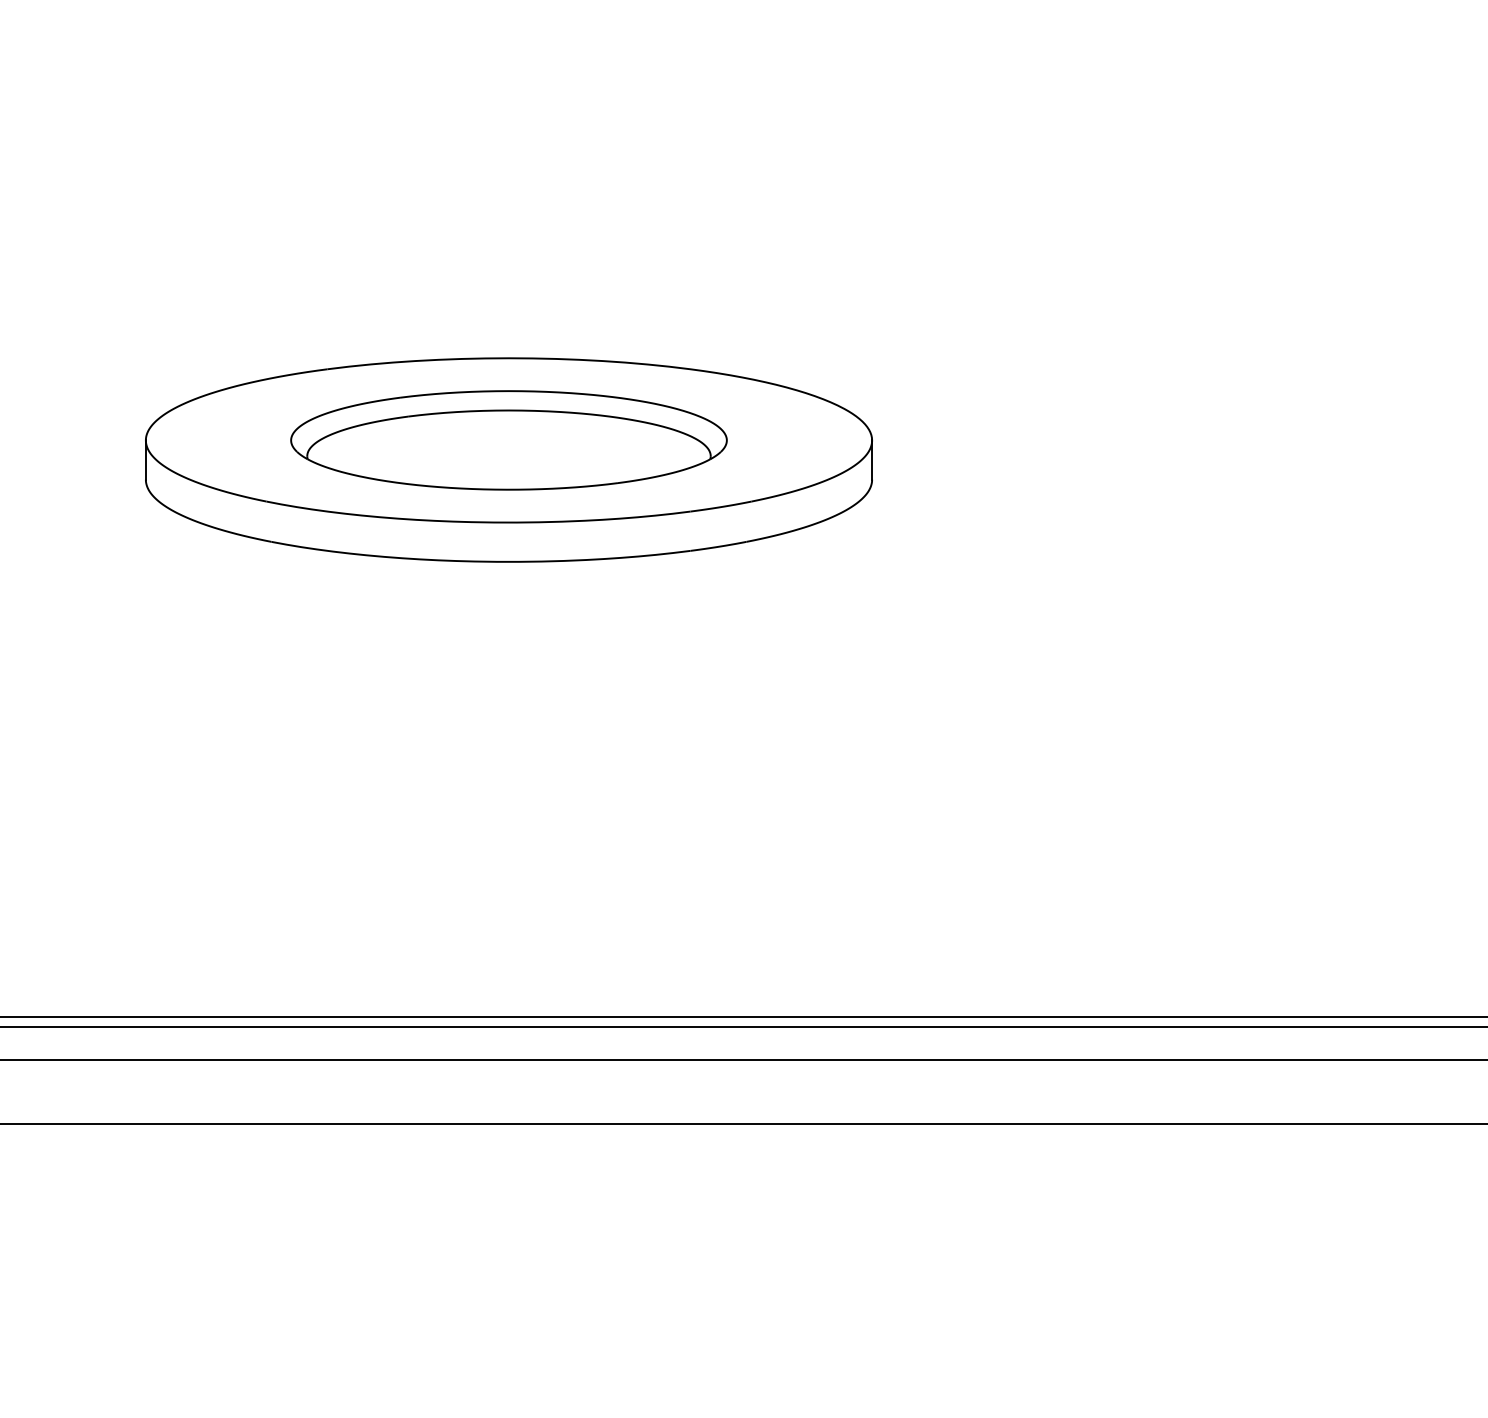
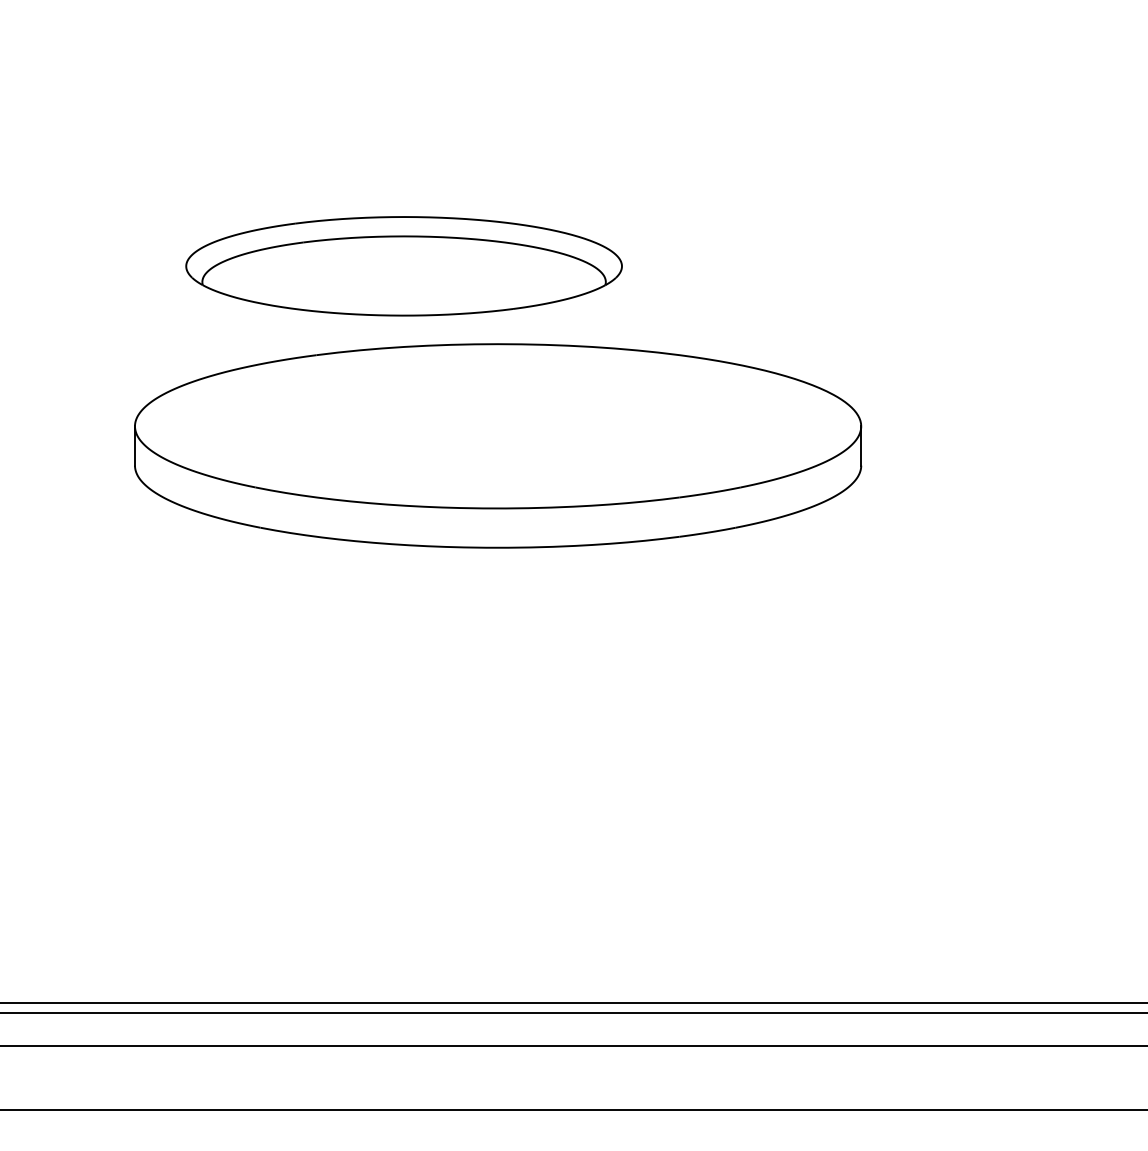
part: (508, 440) -> (403, 266), moved

